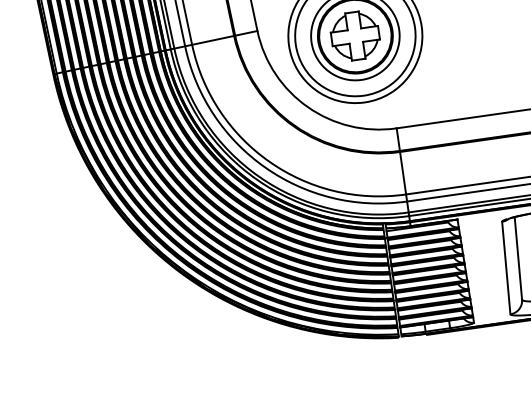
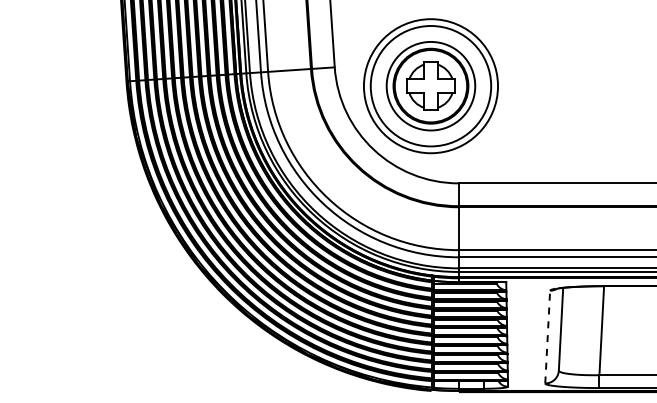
line: (506, 267) -> (547, 336), solid -> dashed

